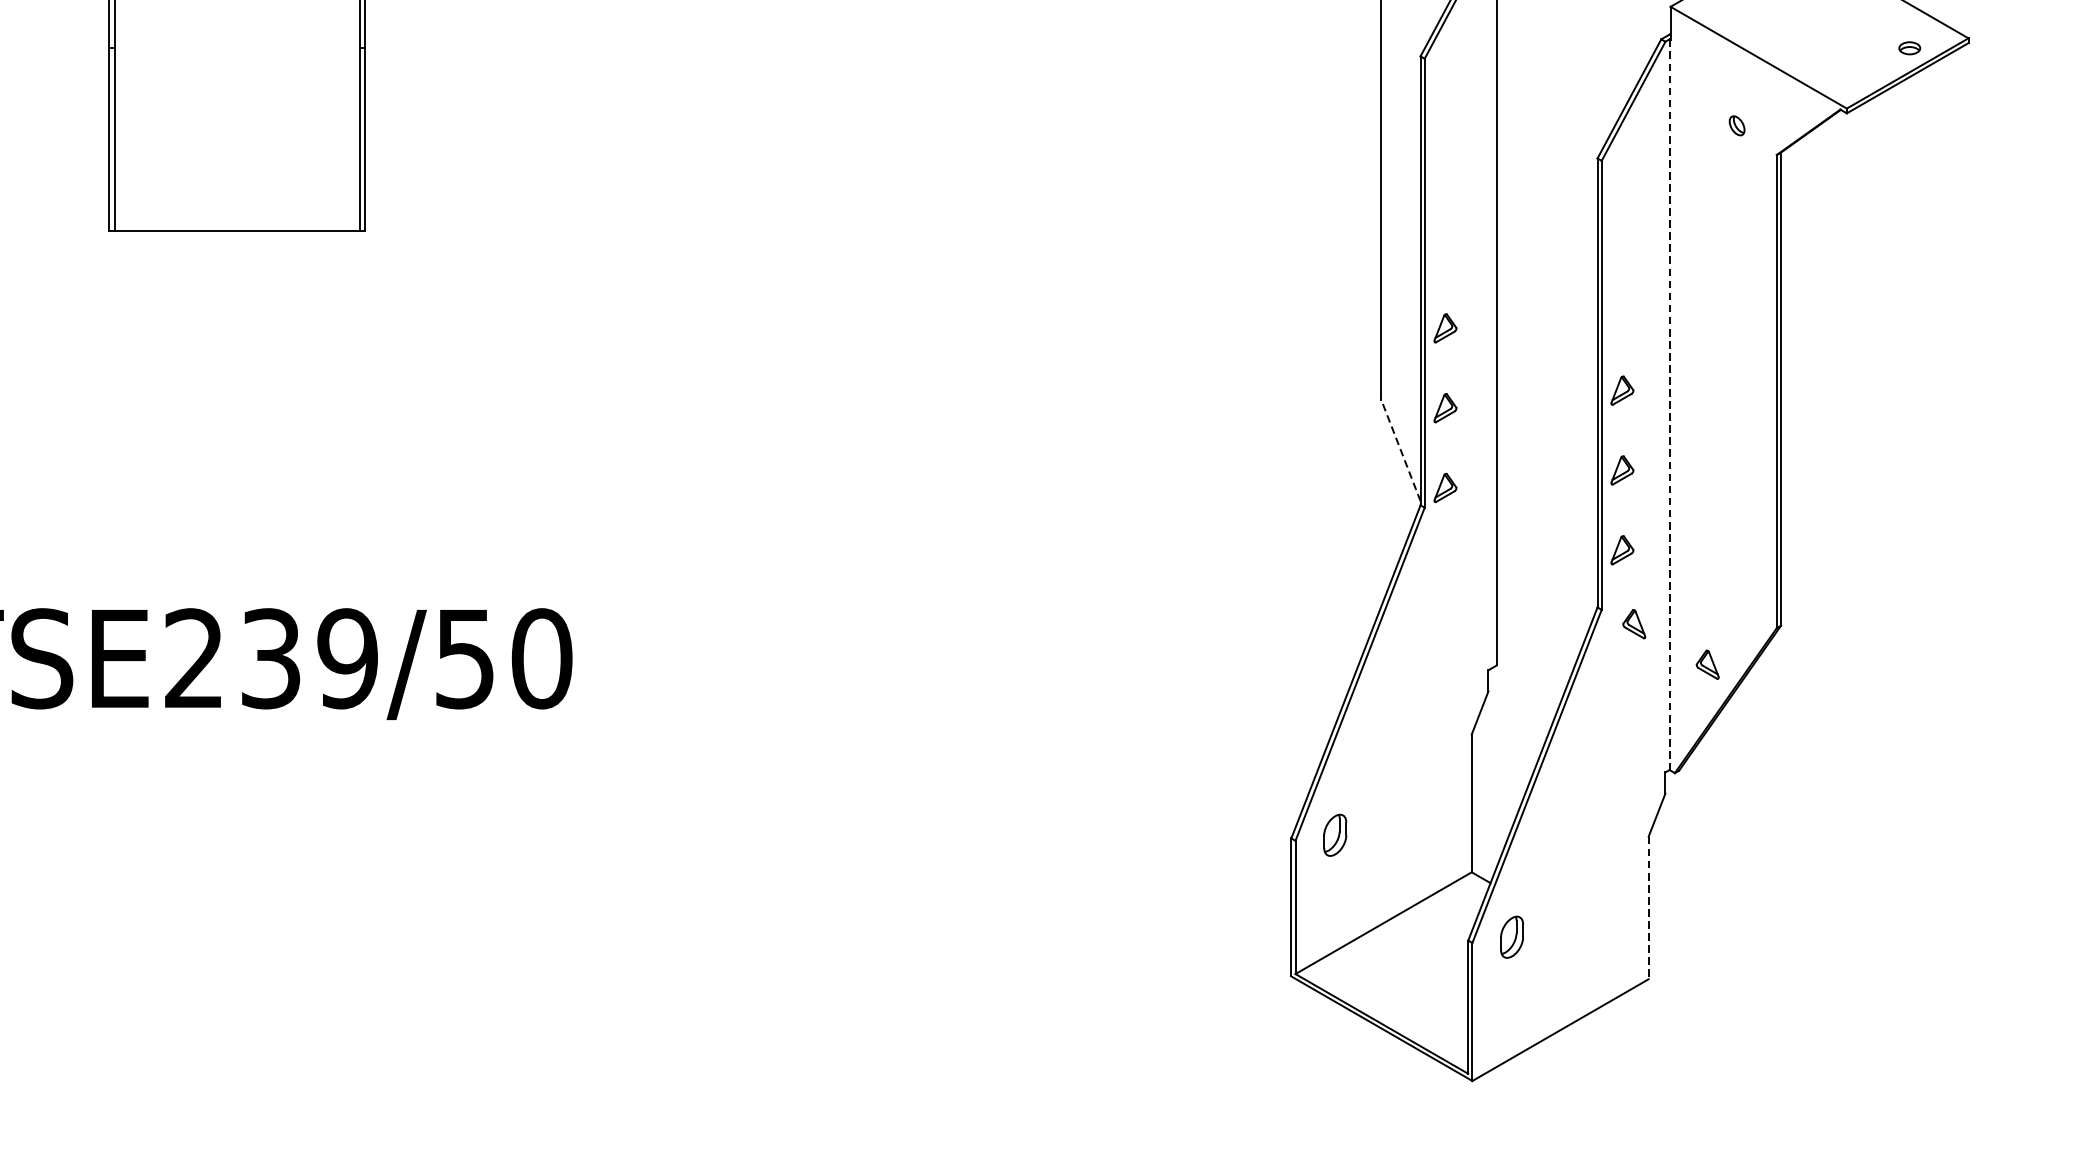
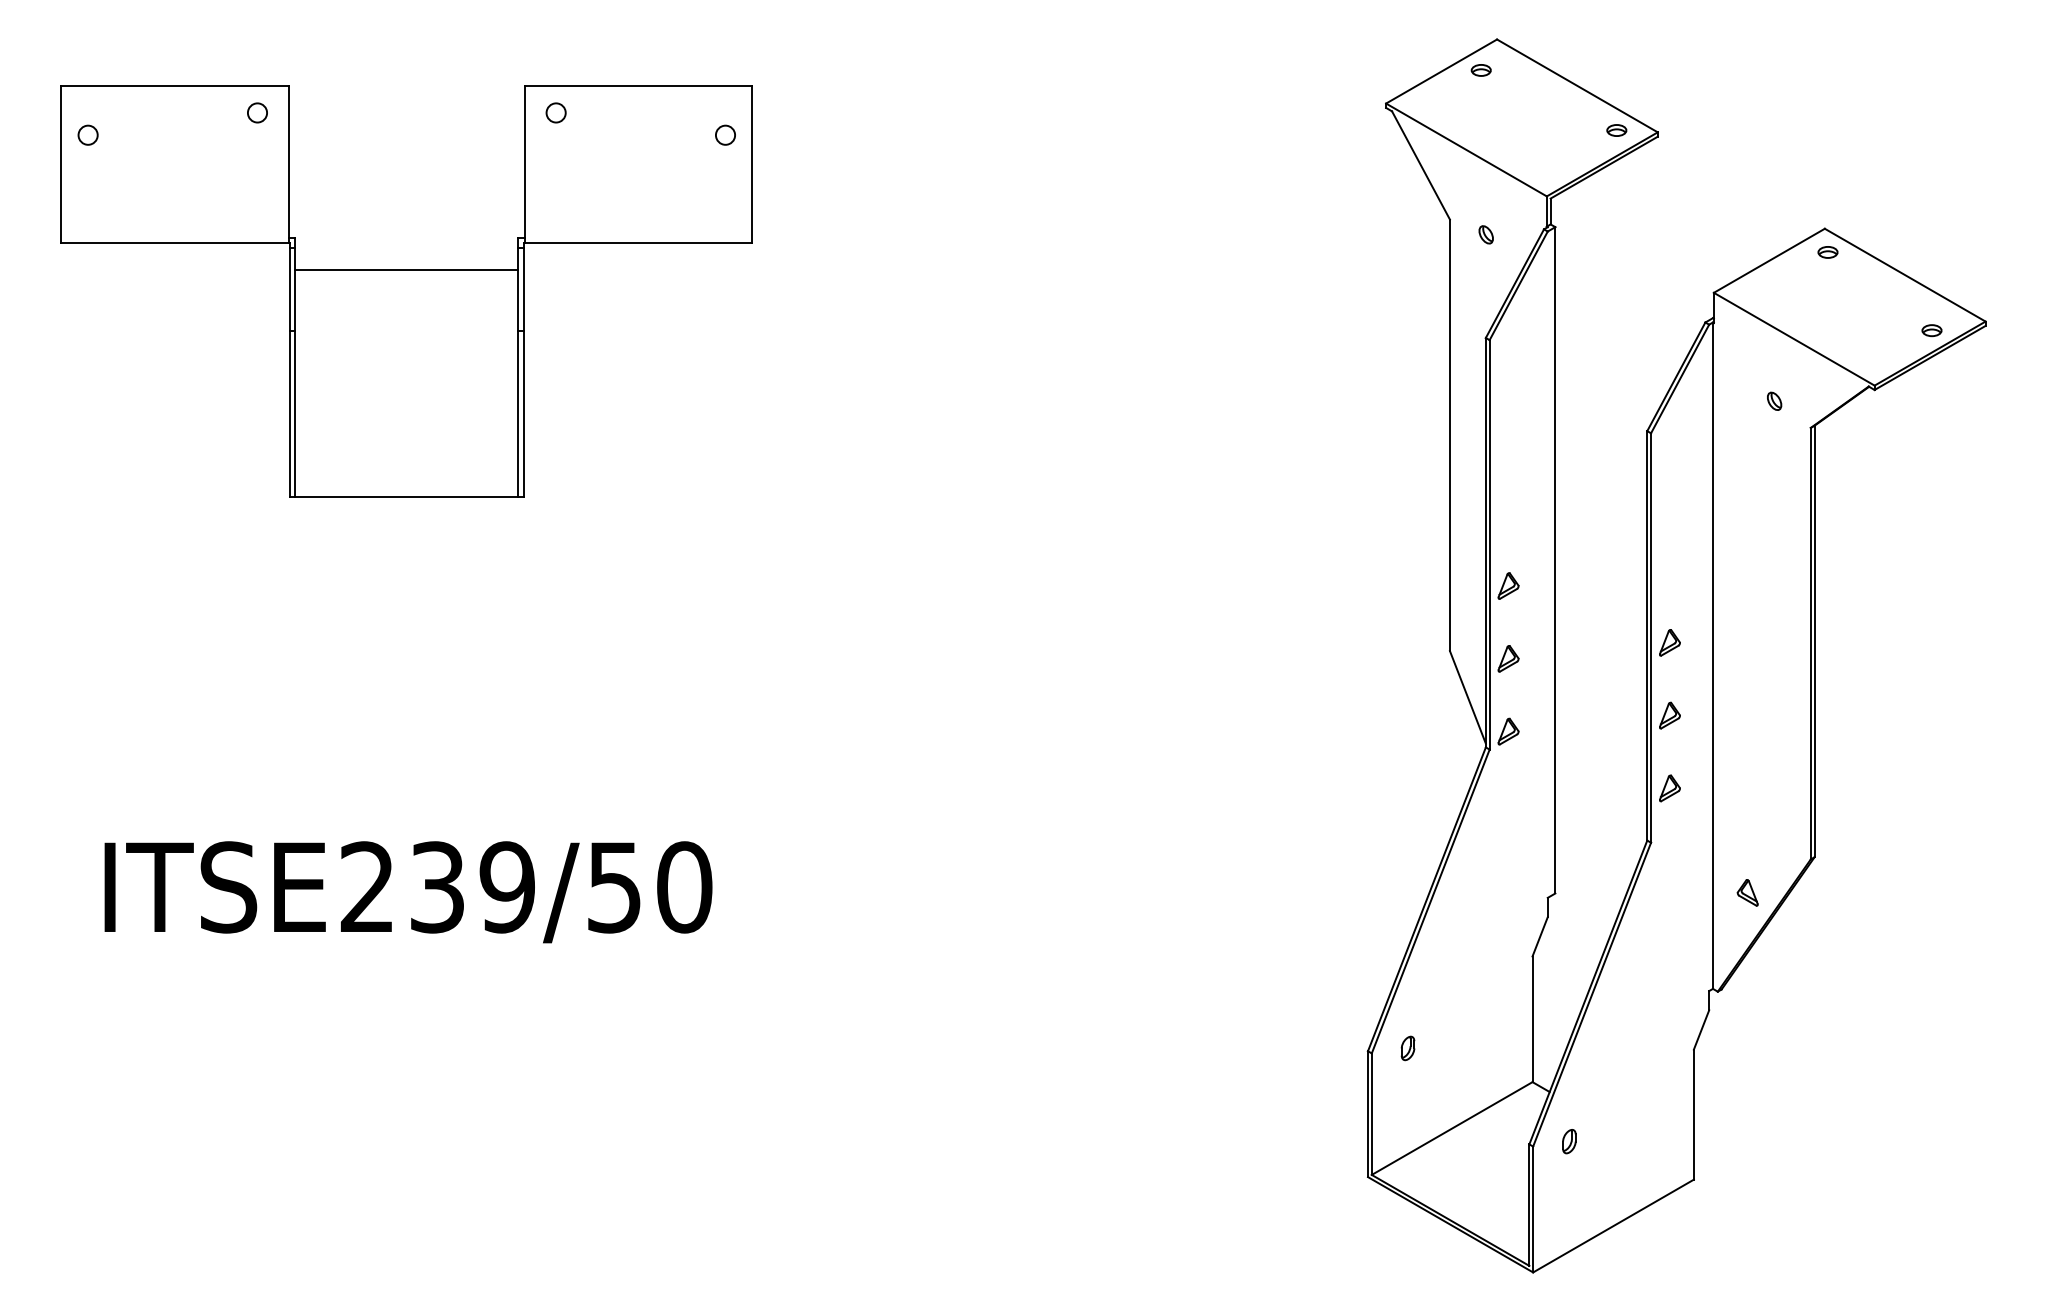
line: (1669, 405) -> (1712, 656), dashed -> solid
line: (1400, 450) -> (1467, 697), dashed -> solid
part: (1633, 623) -> (1680, 855), removed
part: (1334, 835) -> (1407, 1048), size x0.62
line: (1648, 908) -> (1693, 1115), dashed -> solid
part: (1512, 937) -> (1569, 1141), size x0.62

